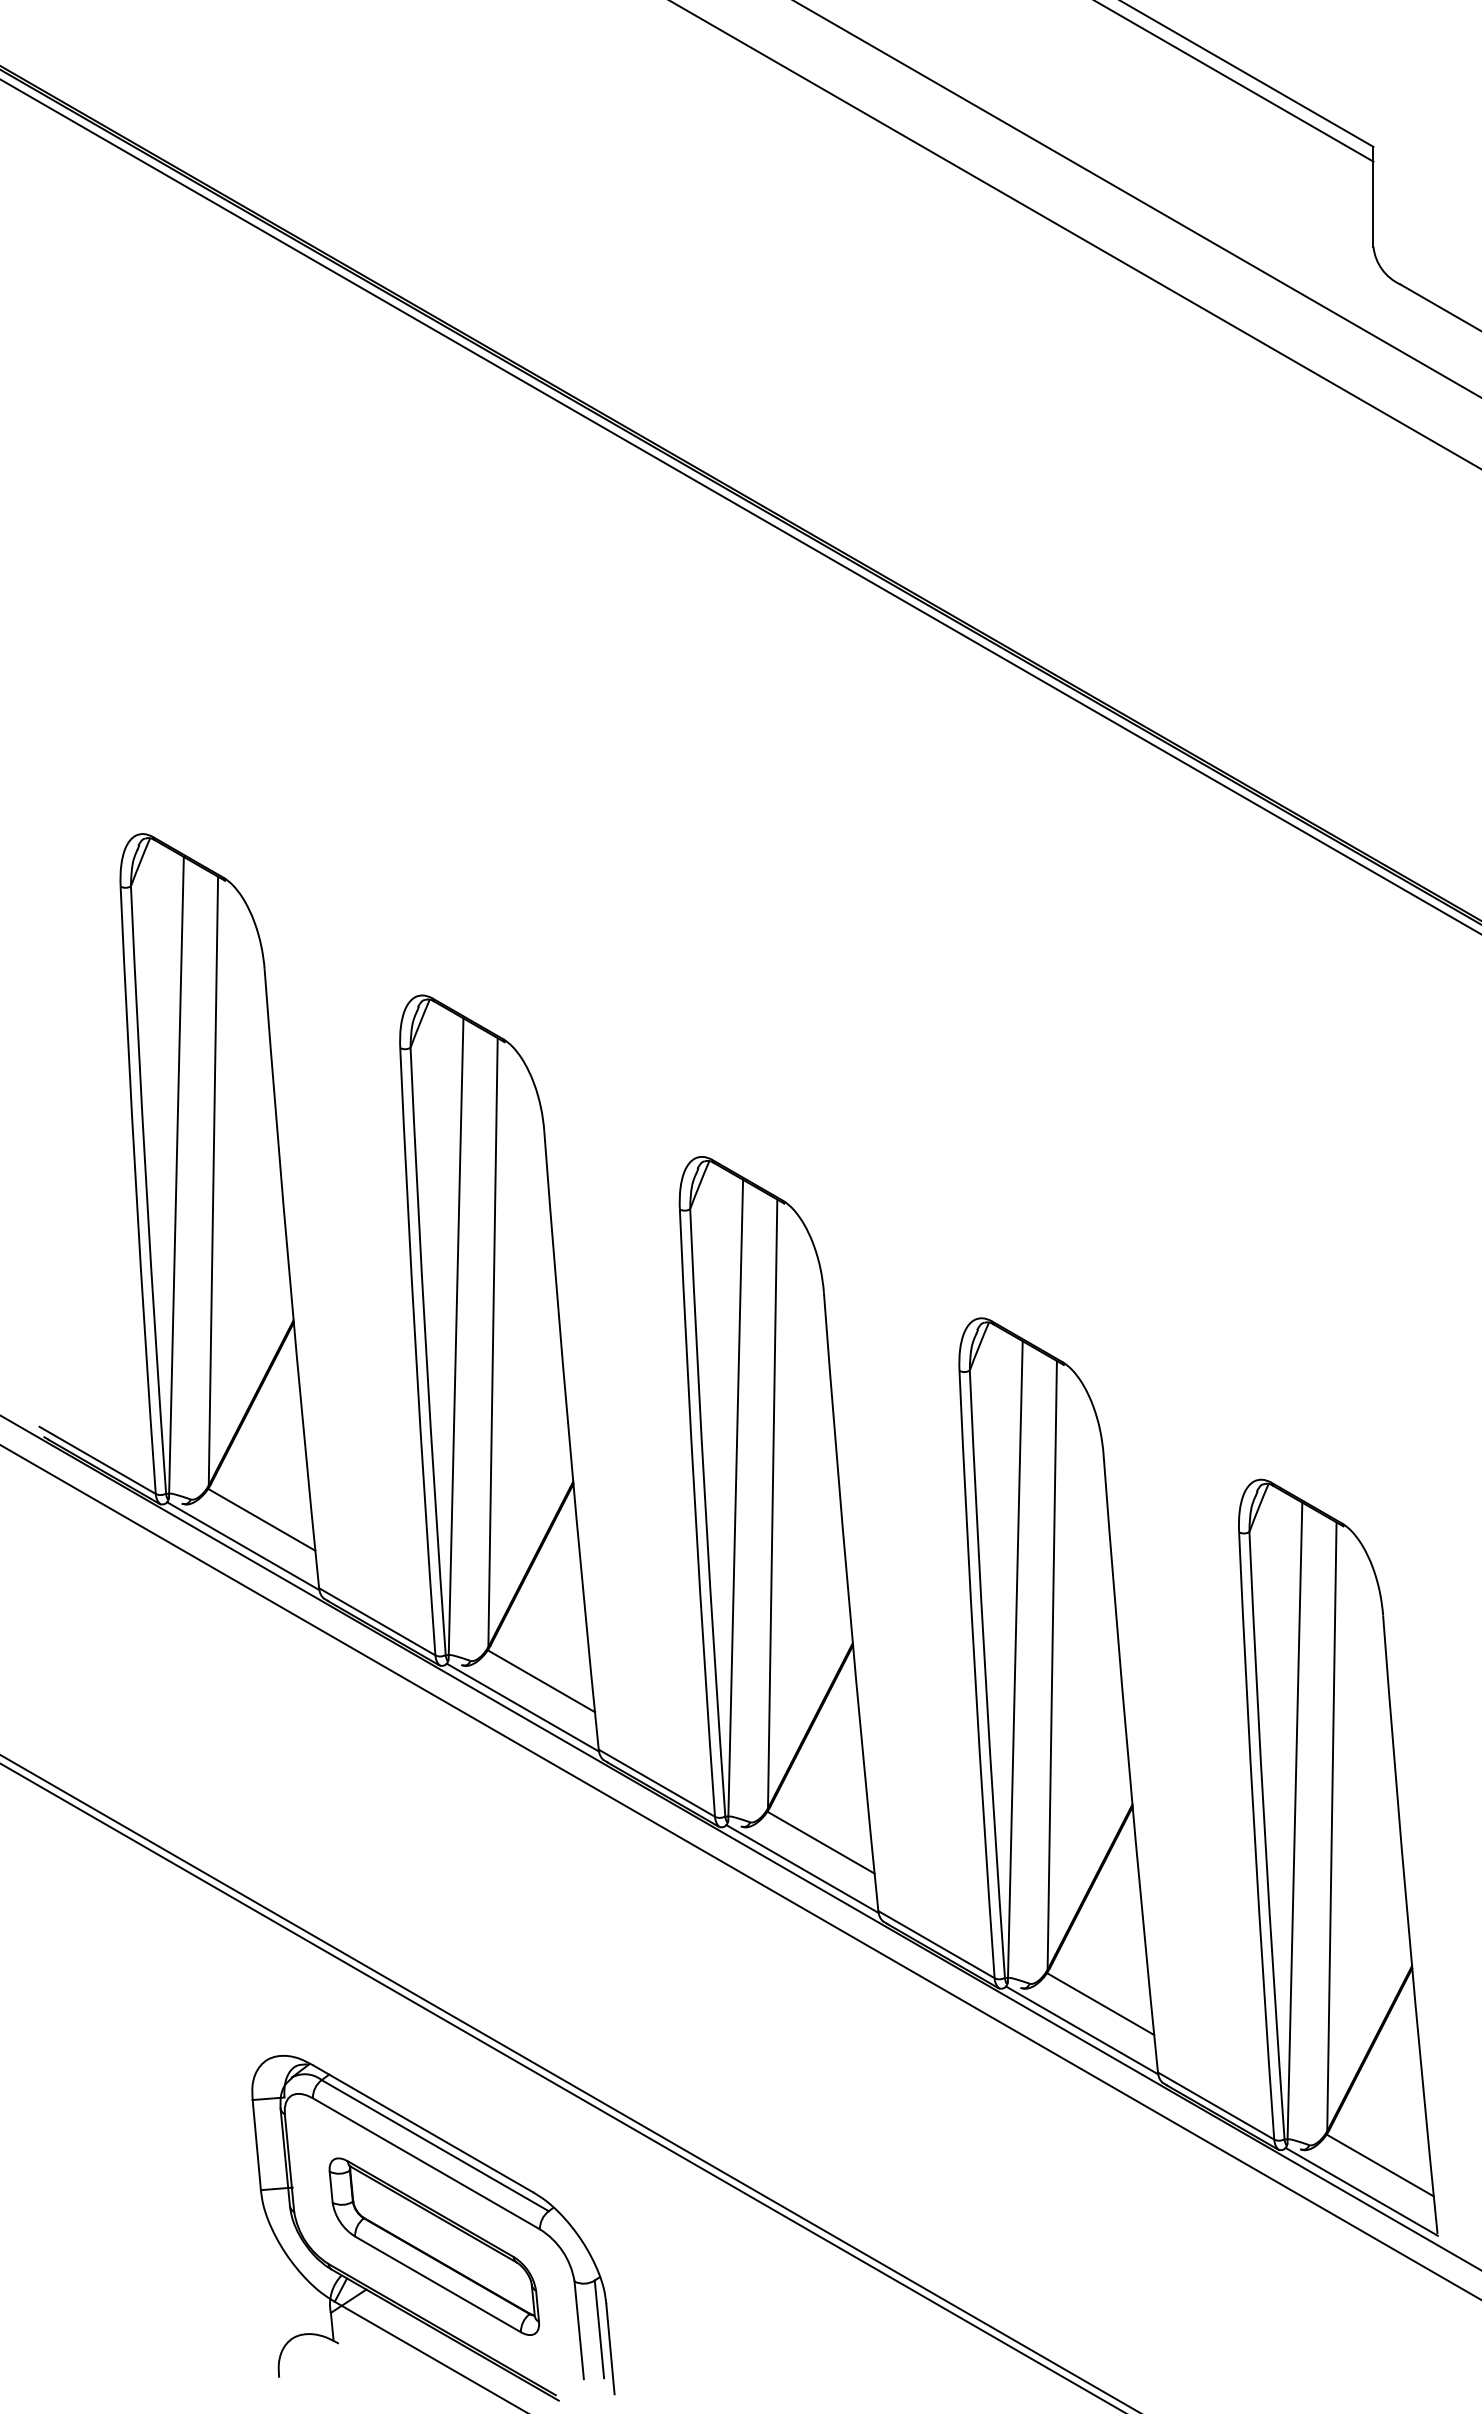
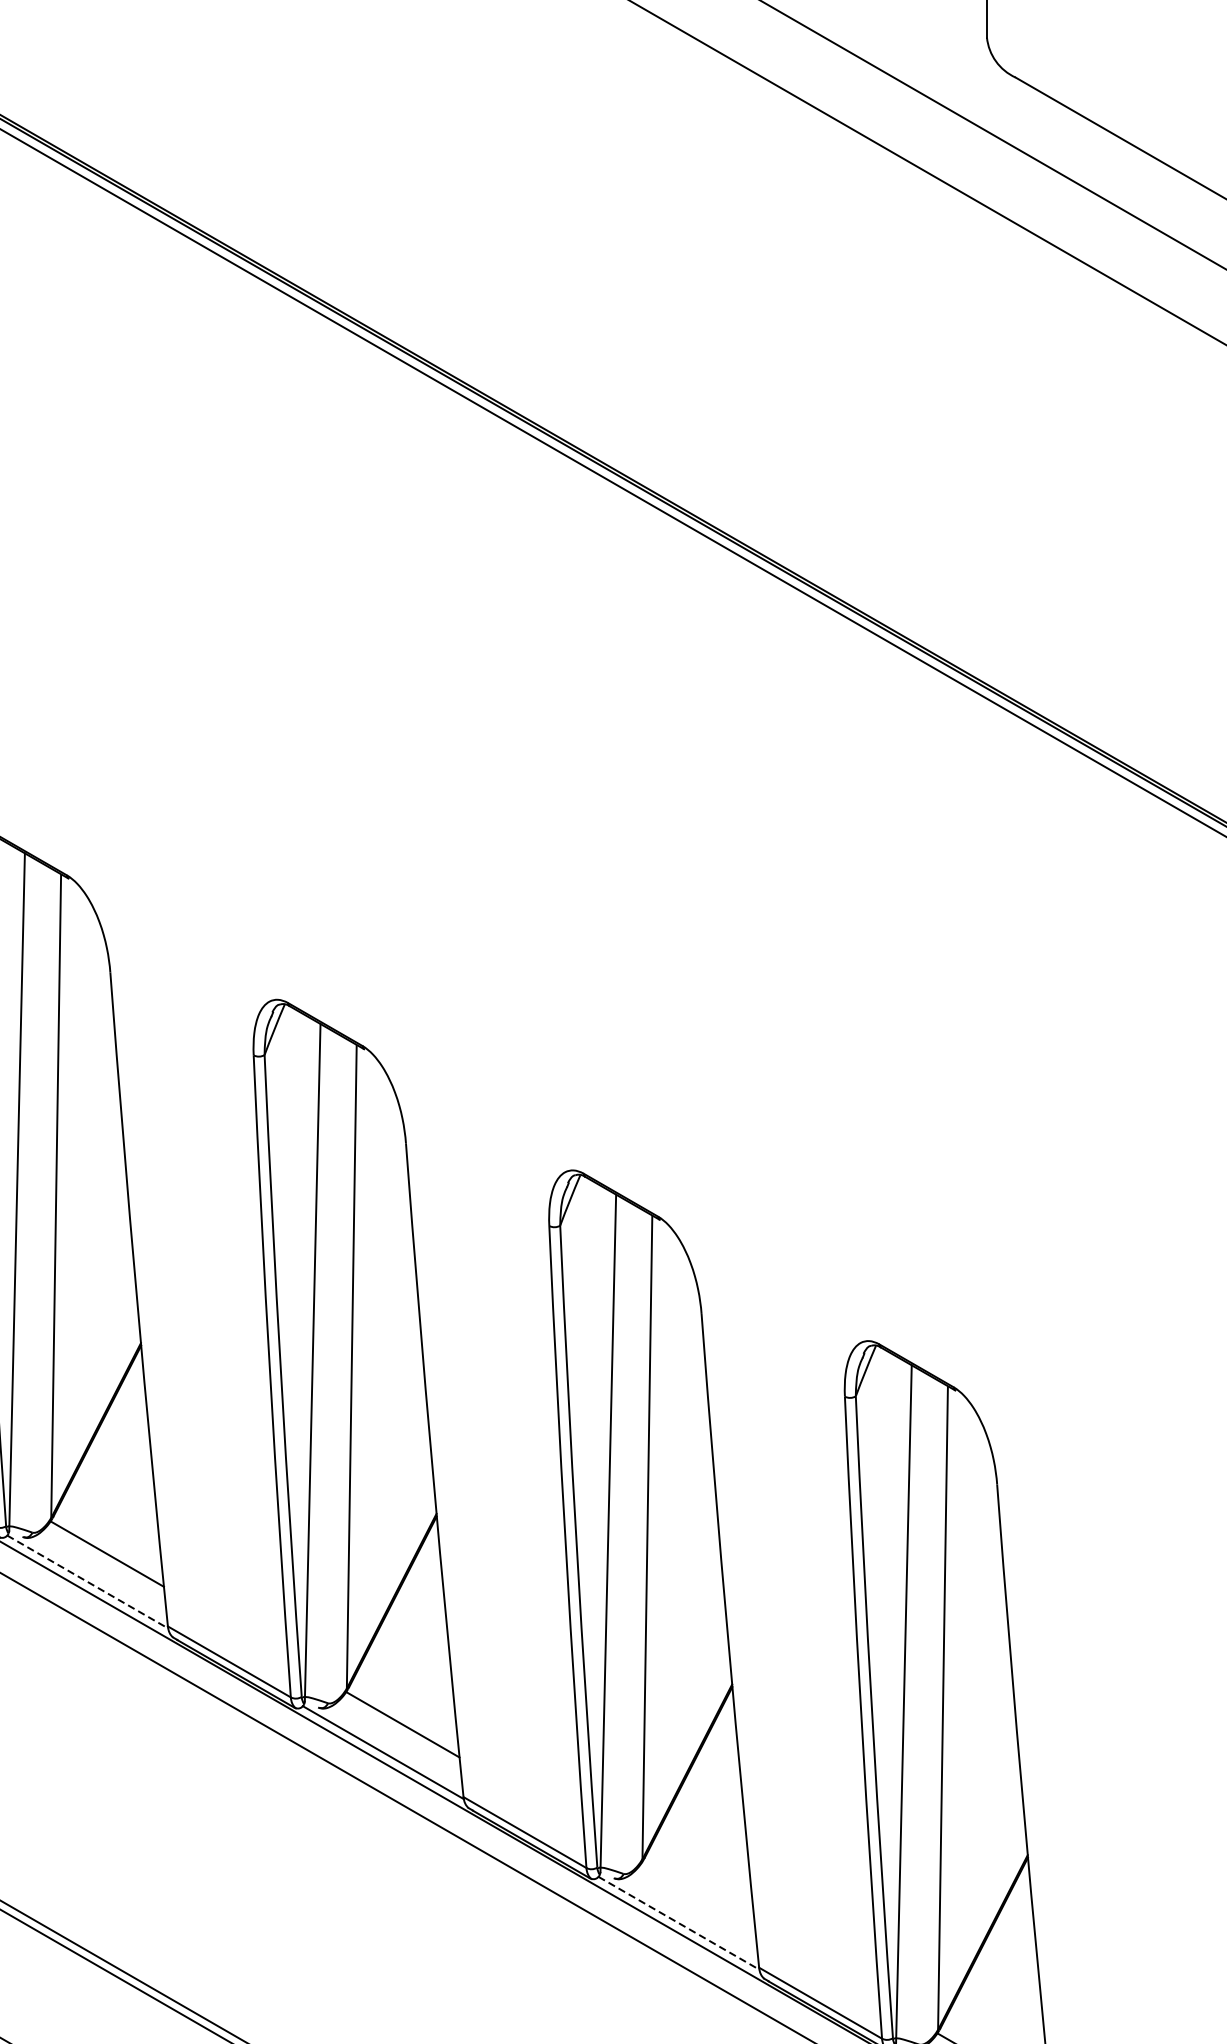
line: (522, 1707) -> (87, 1581), solid -> dashed
line: (1100, 2004) -> (698, 1895), removed
line: (1082, 2030) -> (679, 1923), solid -> dashed

